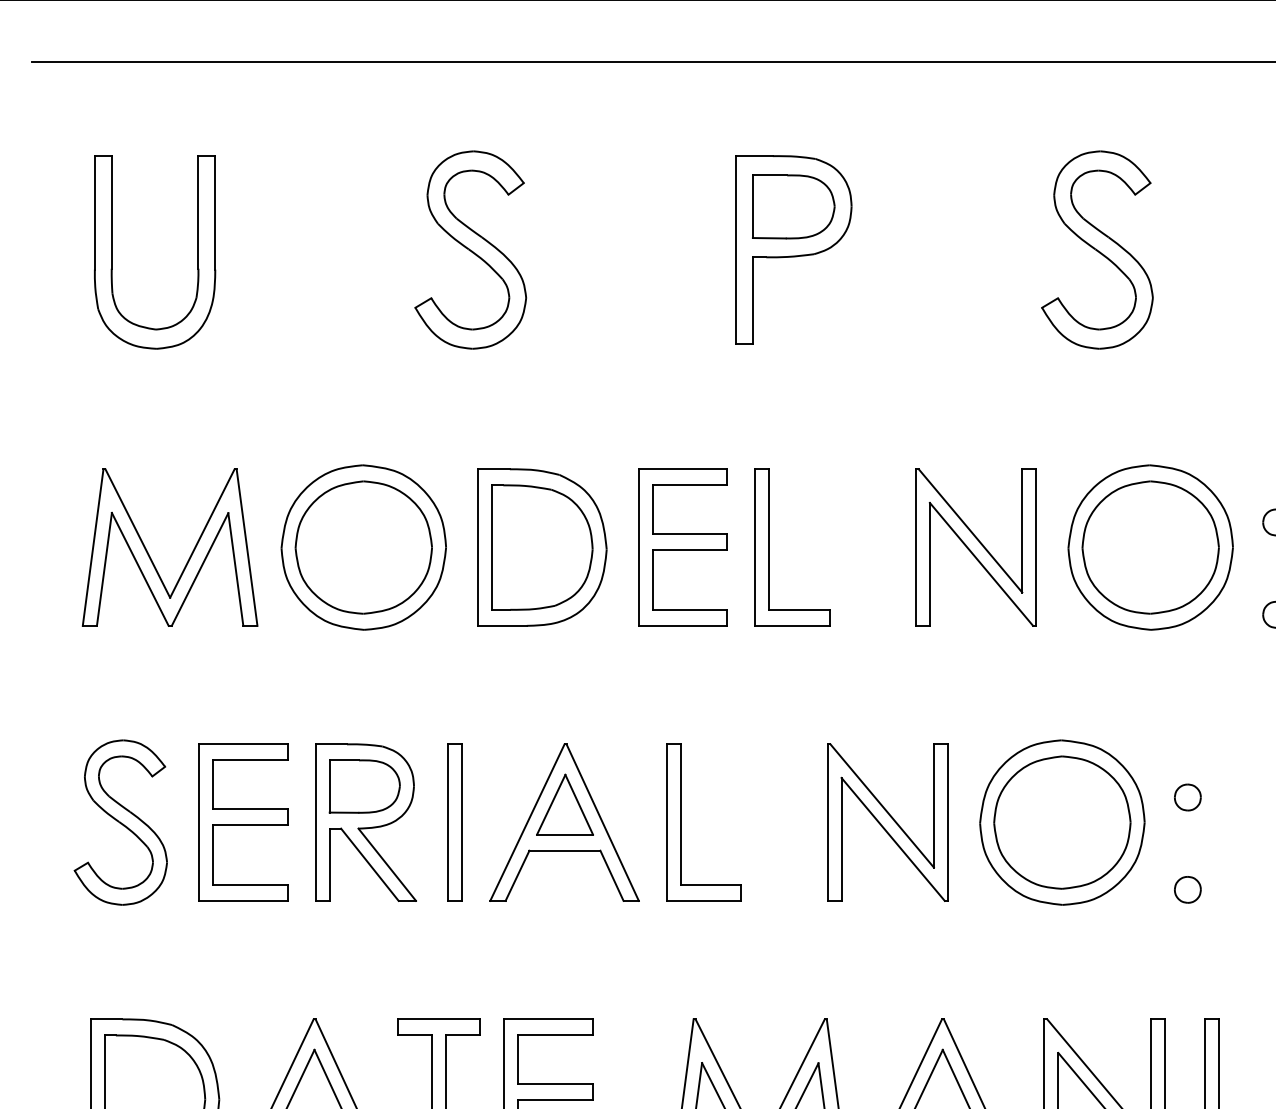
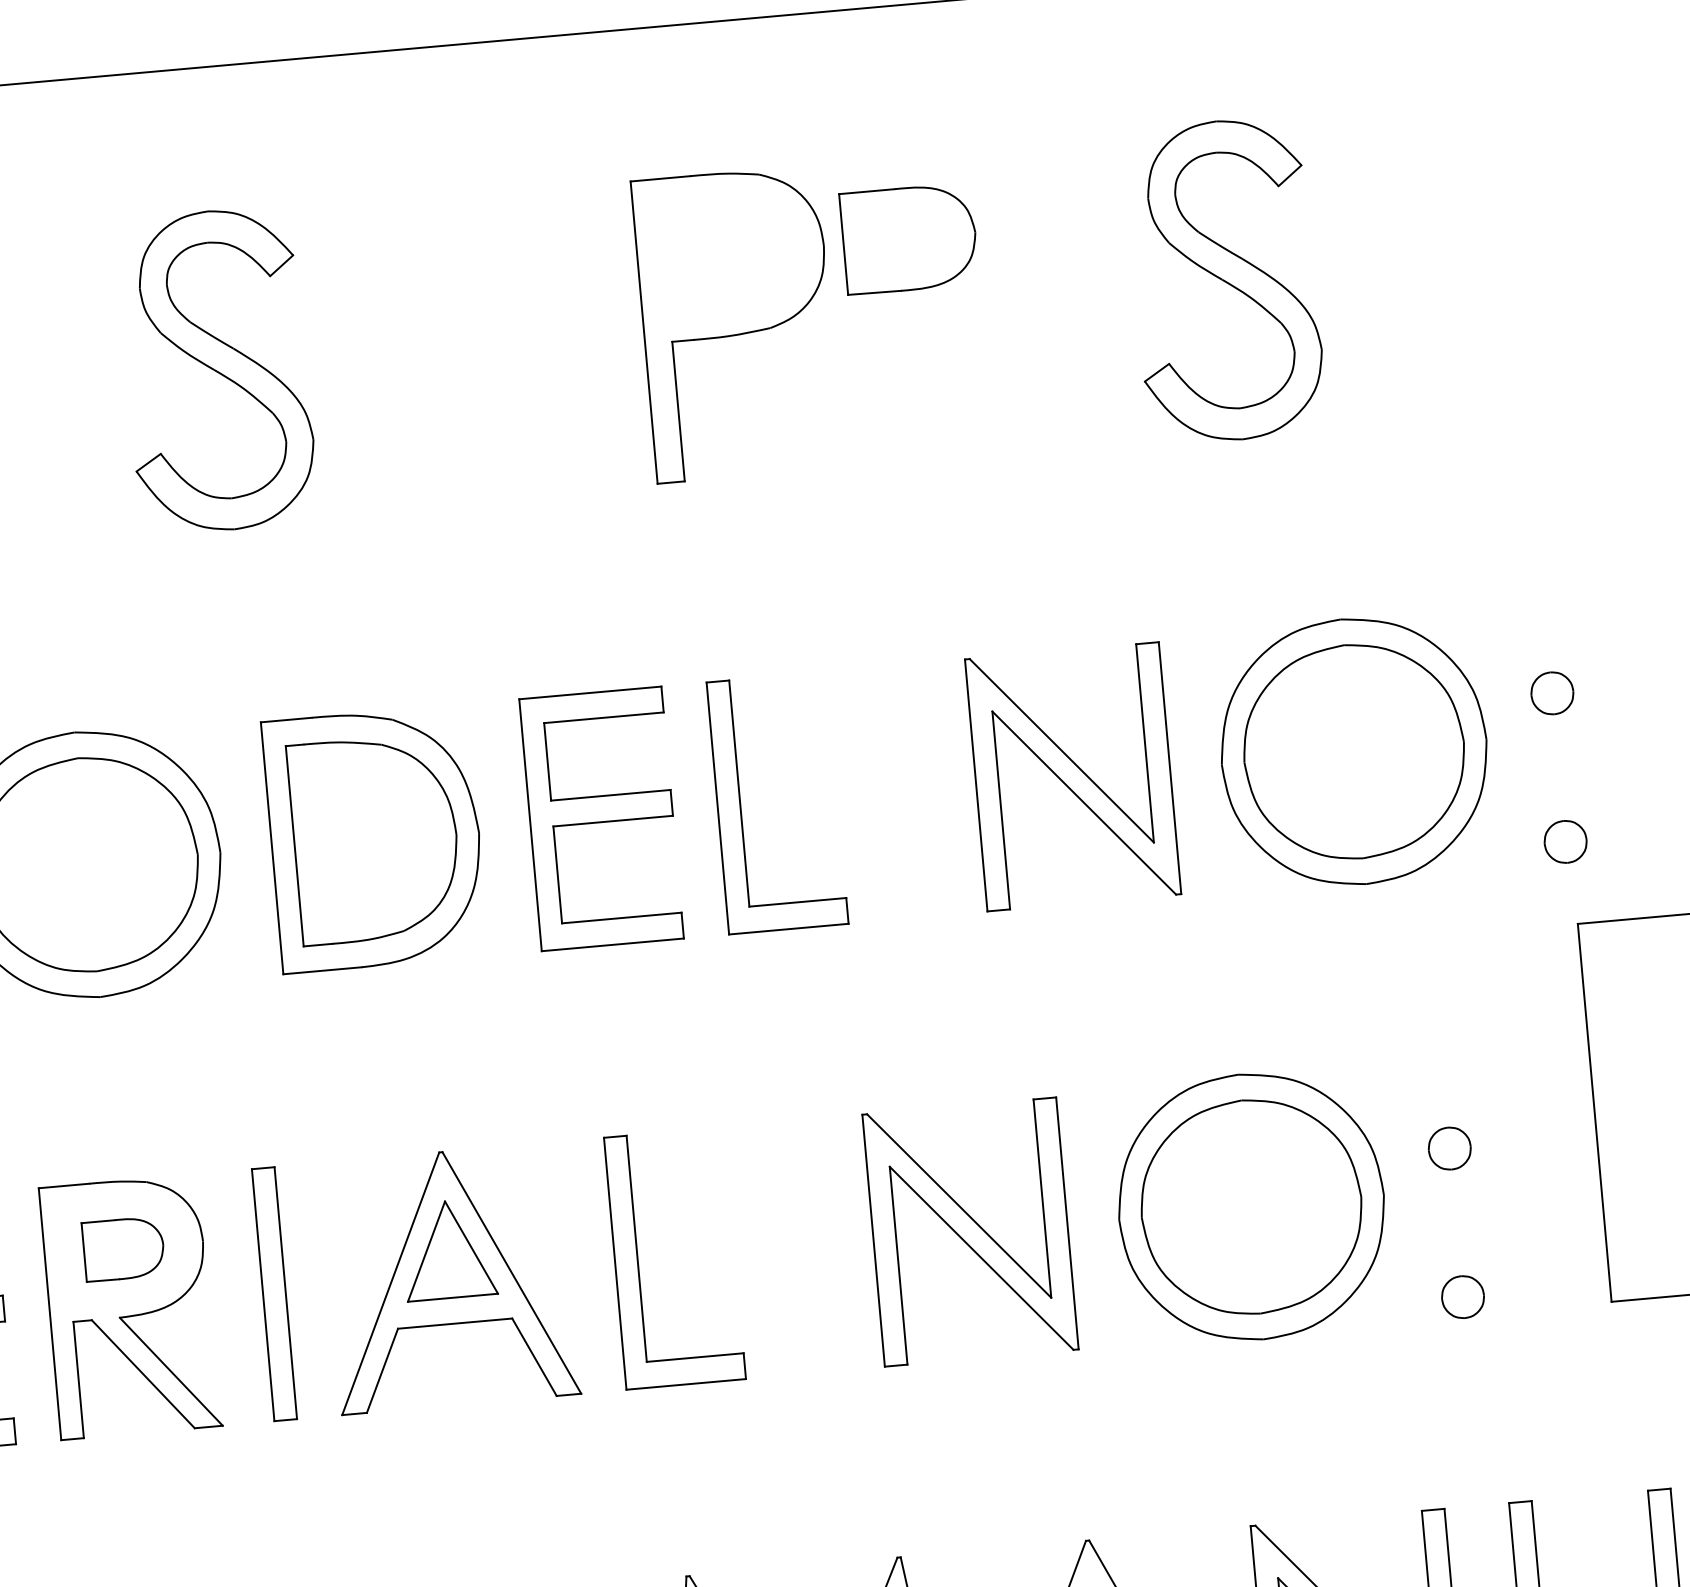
part: (793, 206) -> (908, 238), moved
part: (364, 786) -> (123, 1249), size x0.7

